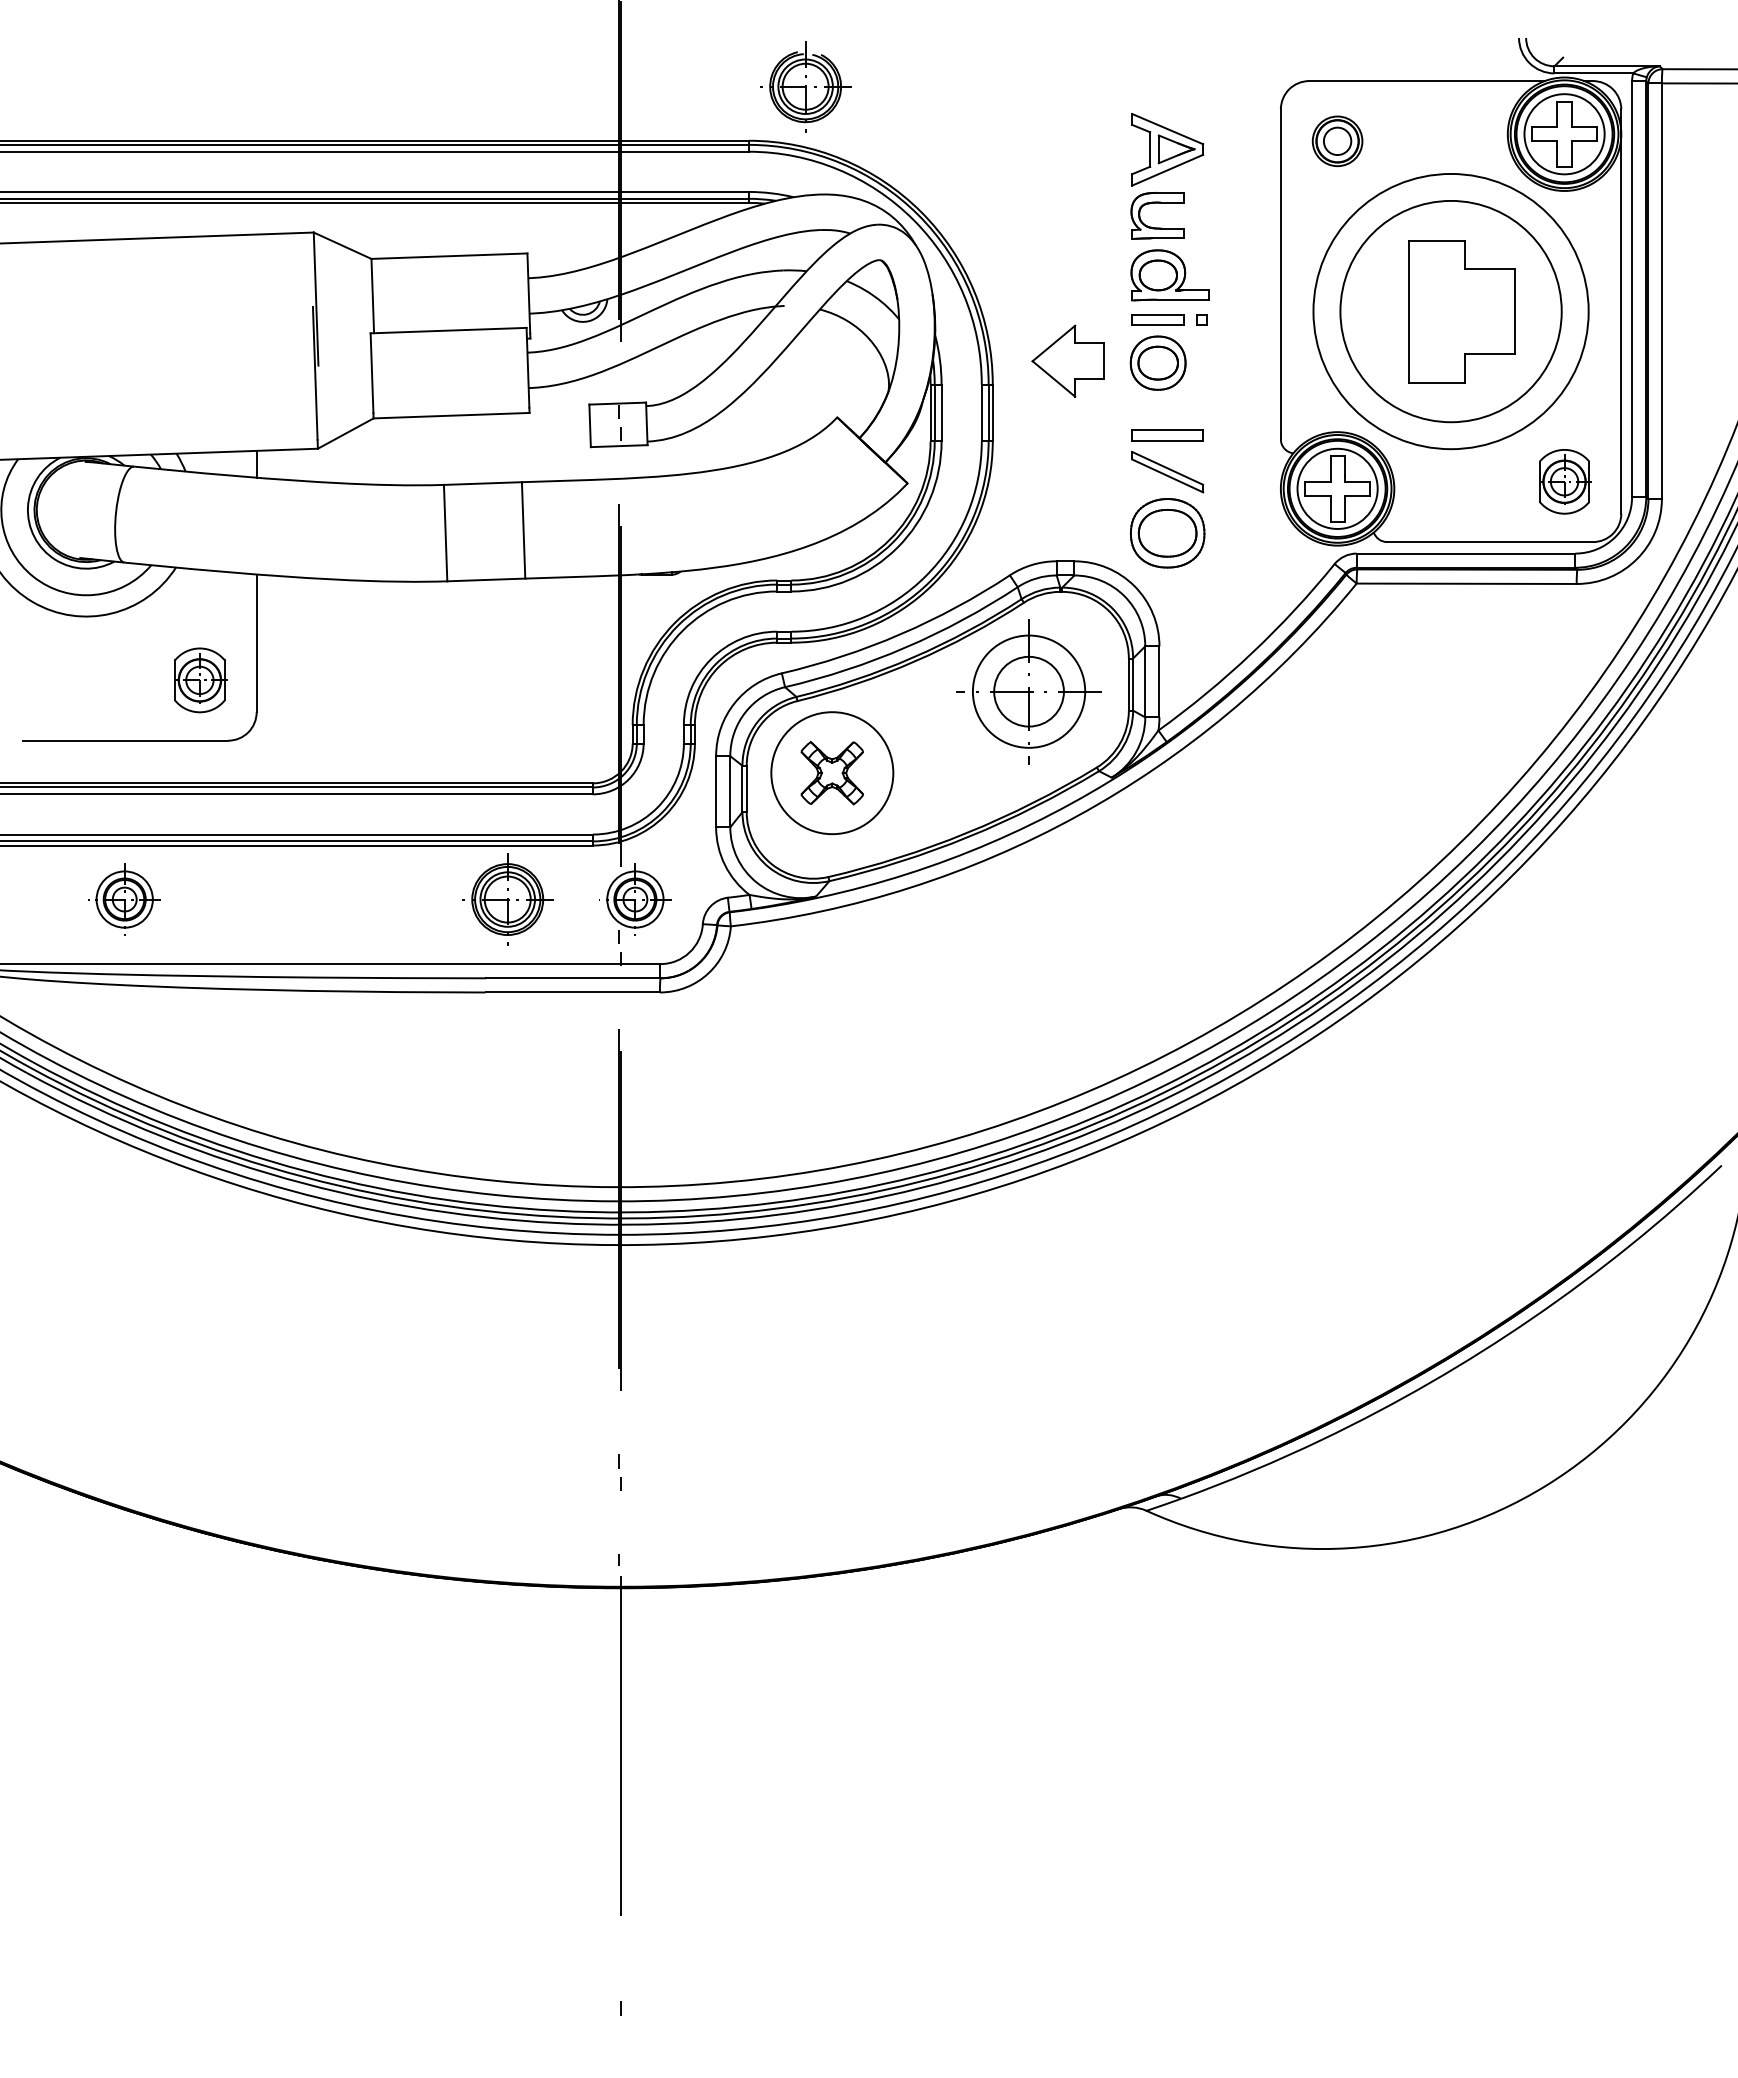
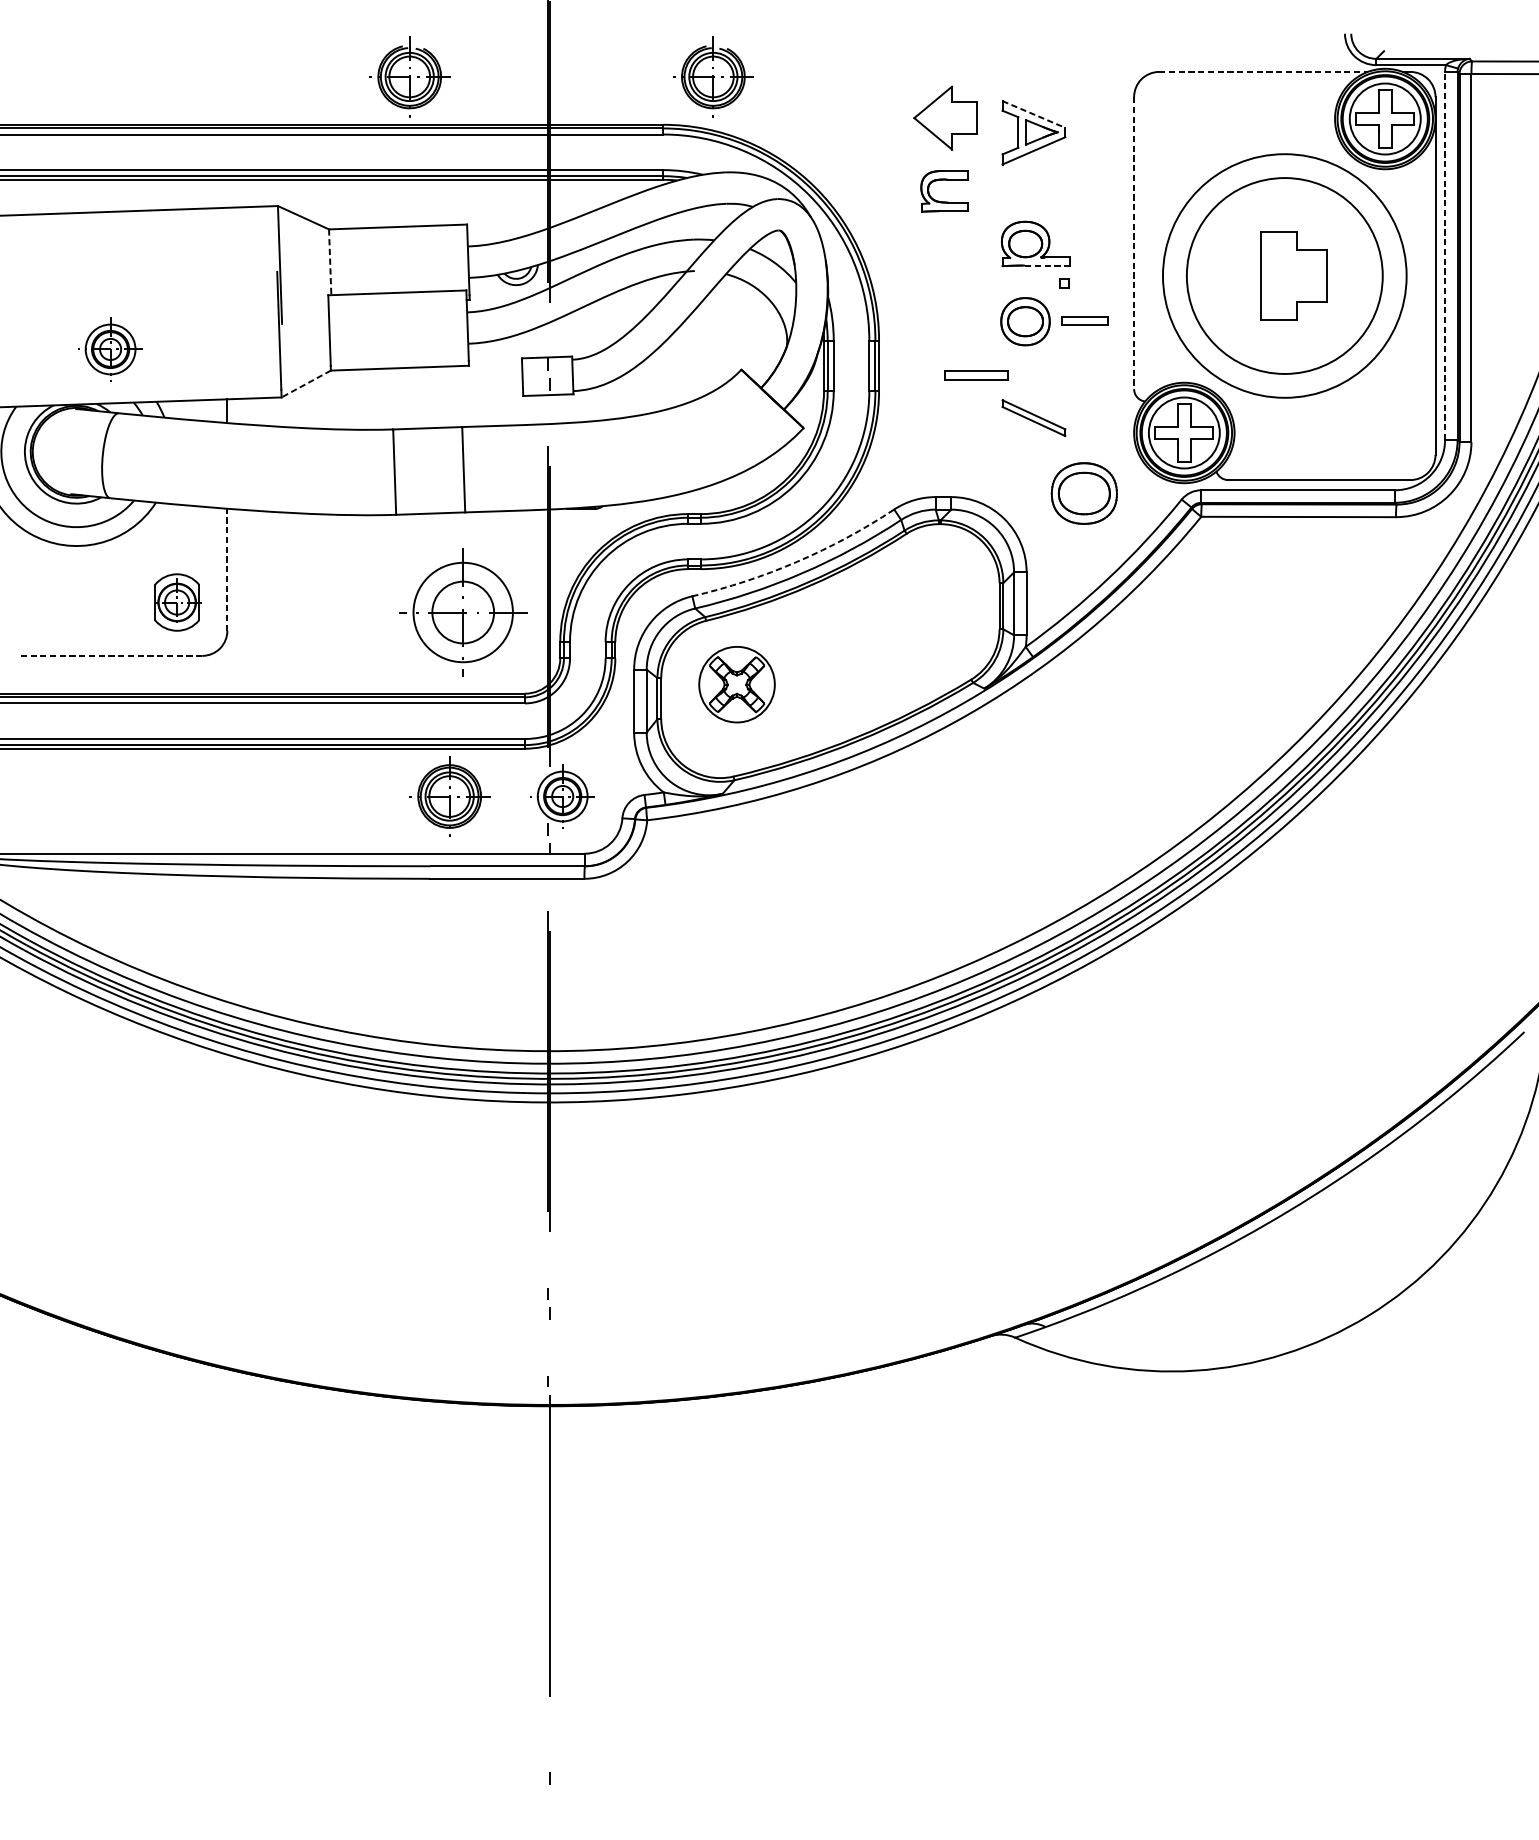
line: (1427, 81) -> (1263, 72), solid -> dashed
part: (462, 86) -> (409, 76), added
line: (1167, 129) -> (1033, 114), solid -> dashed
part: (1337, 141) -> (1184, 125), removed
part: (1157, 203) -> (944, 180), moved
line: (1280, 274) -> (1133, 243), solid -> dashed
line: (1632, 289) -> (1445, 256), solid -> dashed
line: (372, 296) -> (329, 262), solid -> dashed
line: (1182, 299) -> (1047, 265), solid -> dashed
part: (1461, 311) -> (1294, 275), size x0.7
part: (1157, 319) -> (1084, 320), moved
part: (1067, 360) -> (945, 117), moved
line: (345, 433) -> (306, 383), solid -> dashed
part: (1167, 435) -> (976, 375), moved
part: (1565, 481) -> (1386, 426), removed
part: (1167, 533) -> (1084, 493), moved
arc: (900, 634) -> (797, 561), solid -> dashed
line: (256, 643) -> (227, 569), solid -> dashed
part: (1028, 691) -> (462, 612), moved
line: (125, 740) -> (111, 655), solid -> dashed
circle: (832, 773) -> (737, 684), size x0.7
part: (124, 899) -> (110, 349), moved

